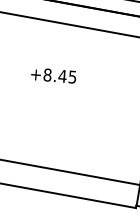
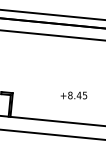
text: (52, 75) -> (73, 95), moved

